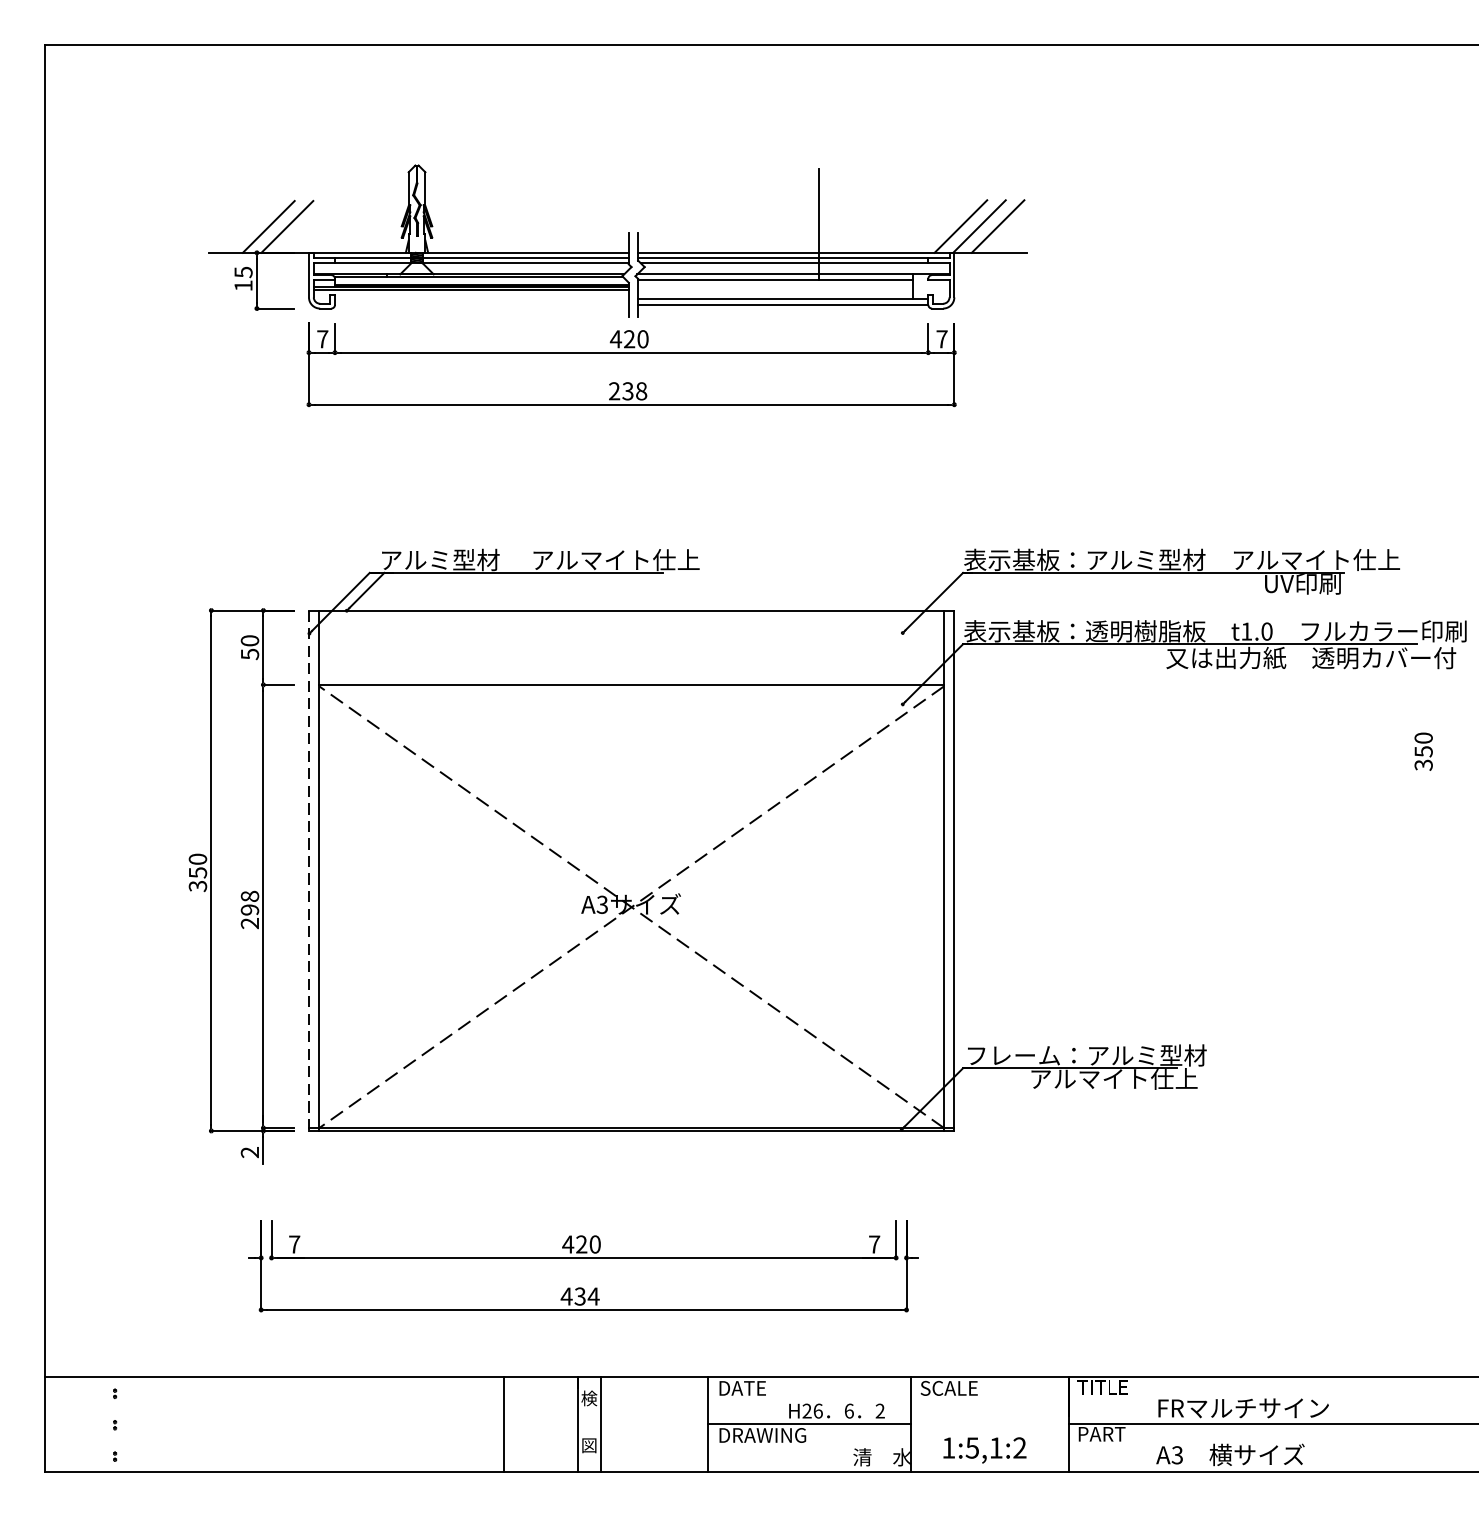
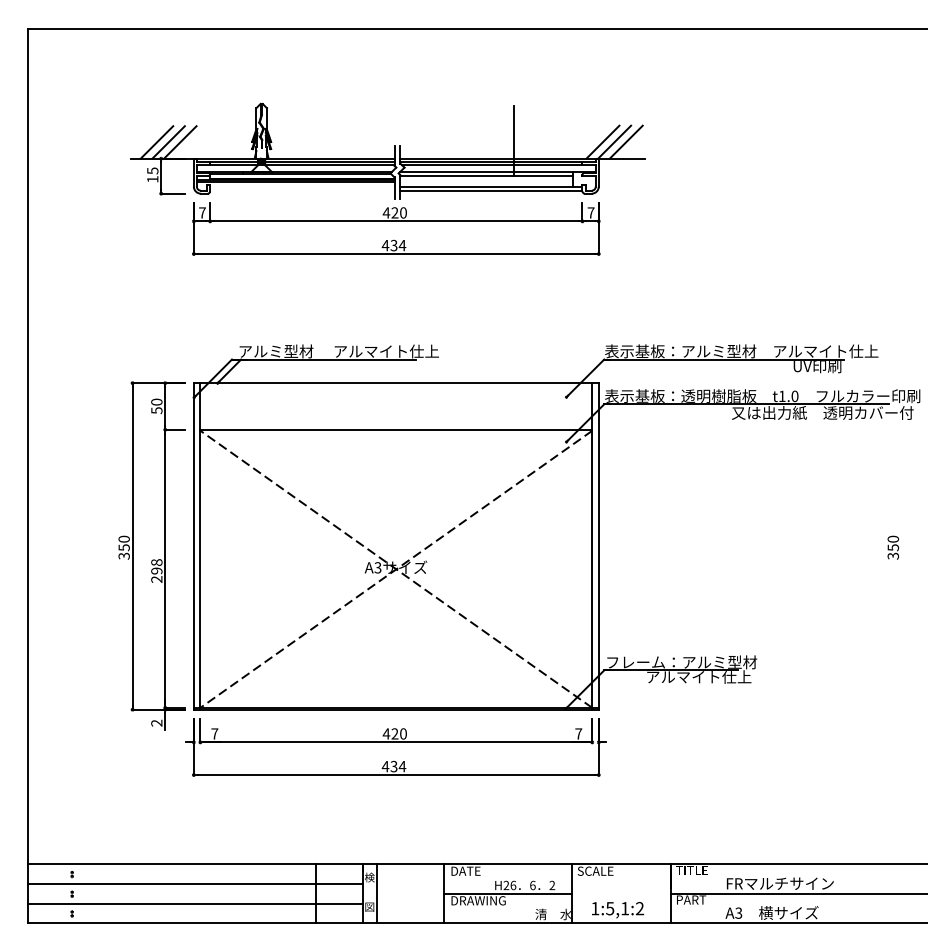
line: (249, 227) -> (156, 142), added
text: (627, 391) -> (393, 245), 238 -> 434
text: (1423, 751) -> (893, 547), moved
line: (308, 870) -> (193, 546), dashed -> solid
part: (582, 1266) -> (395, 747), moved
line: (311, 1409) -> (195, 884), added
line: (311, 1439) -> (195, 903), added

